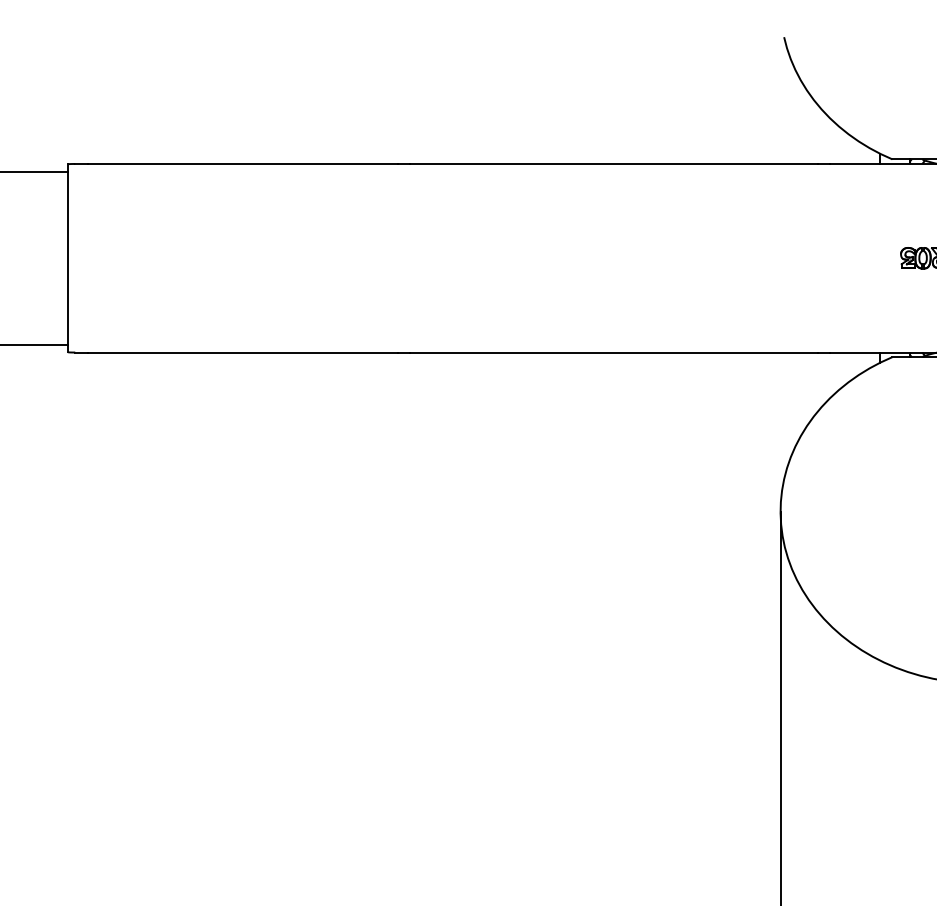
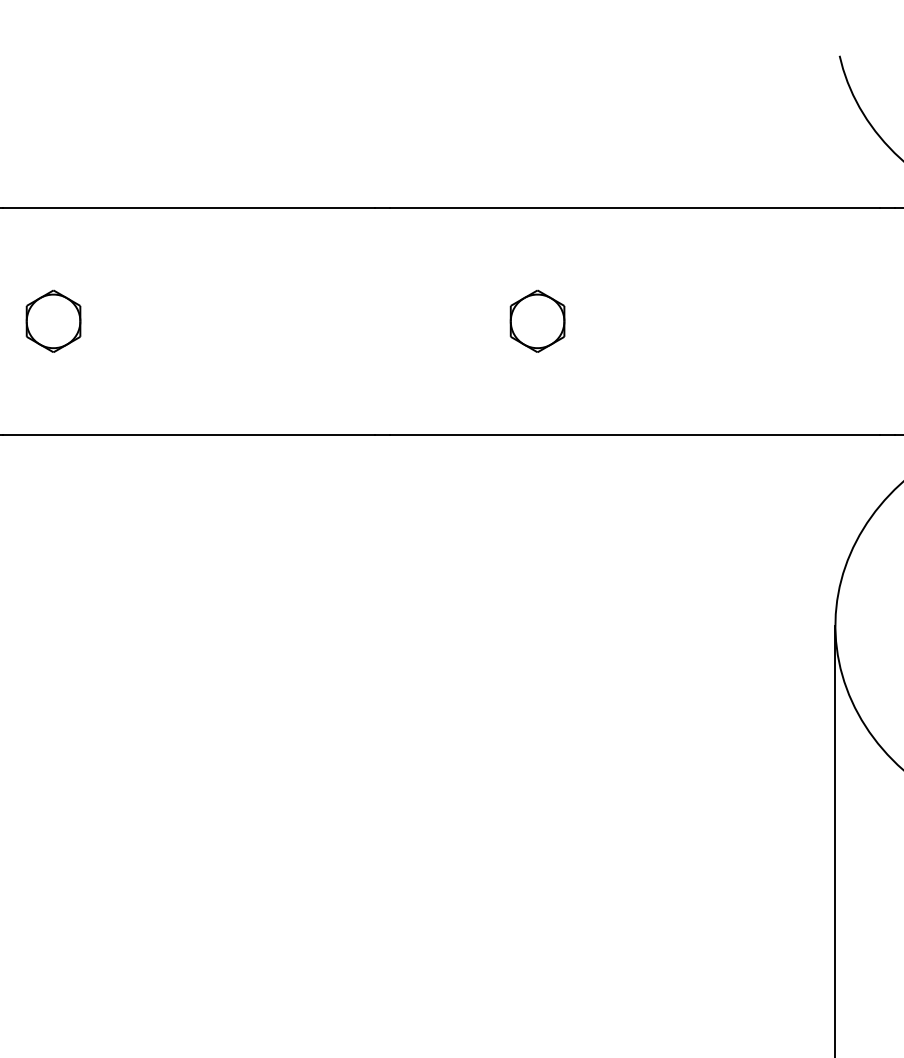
part: (129, 257) -> (53, 320), added
part: (532, 257) -> (537, 320), added

